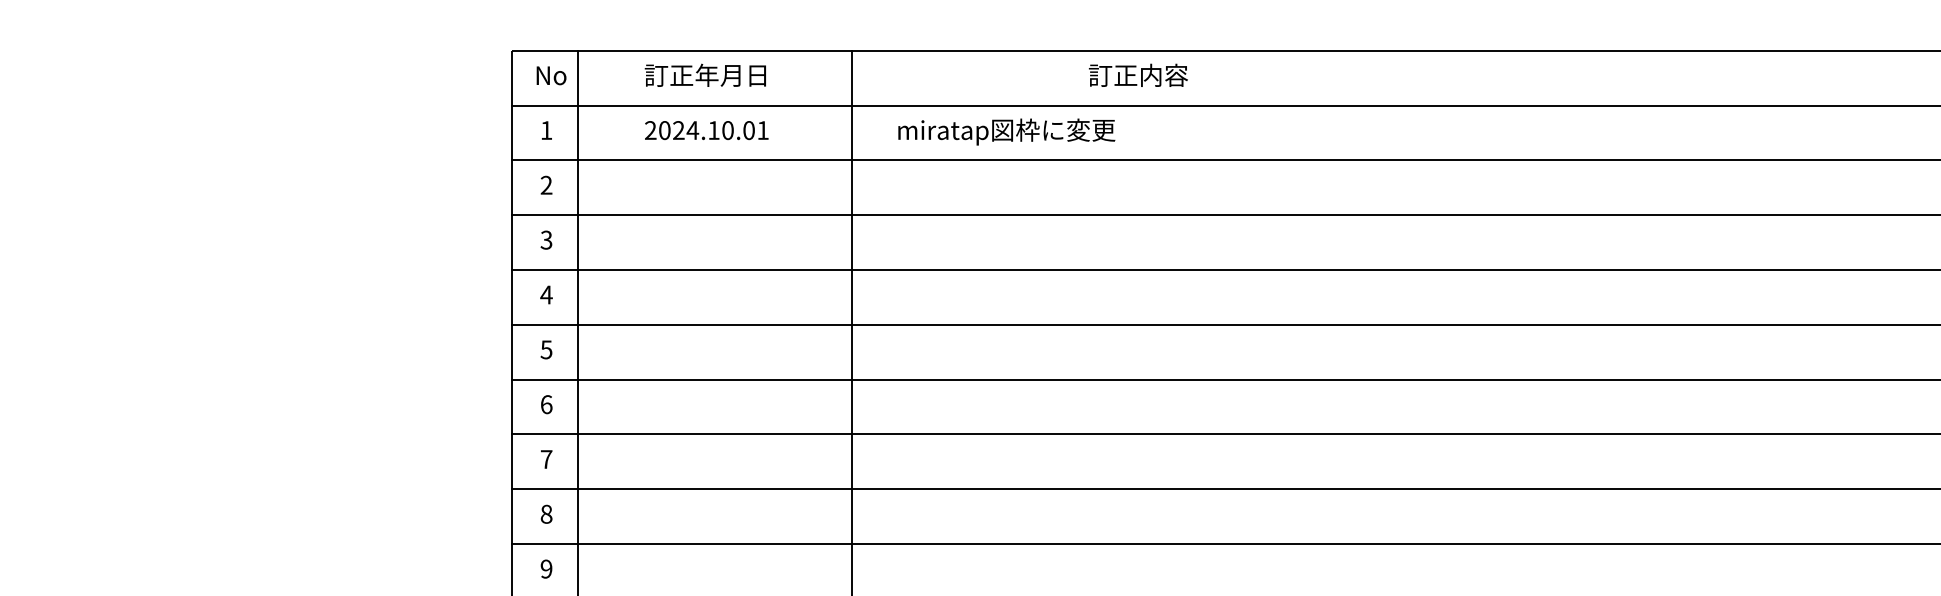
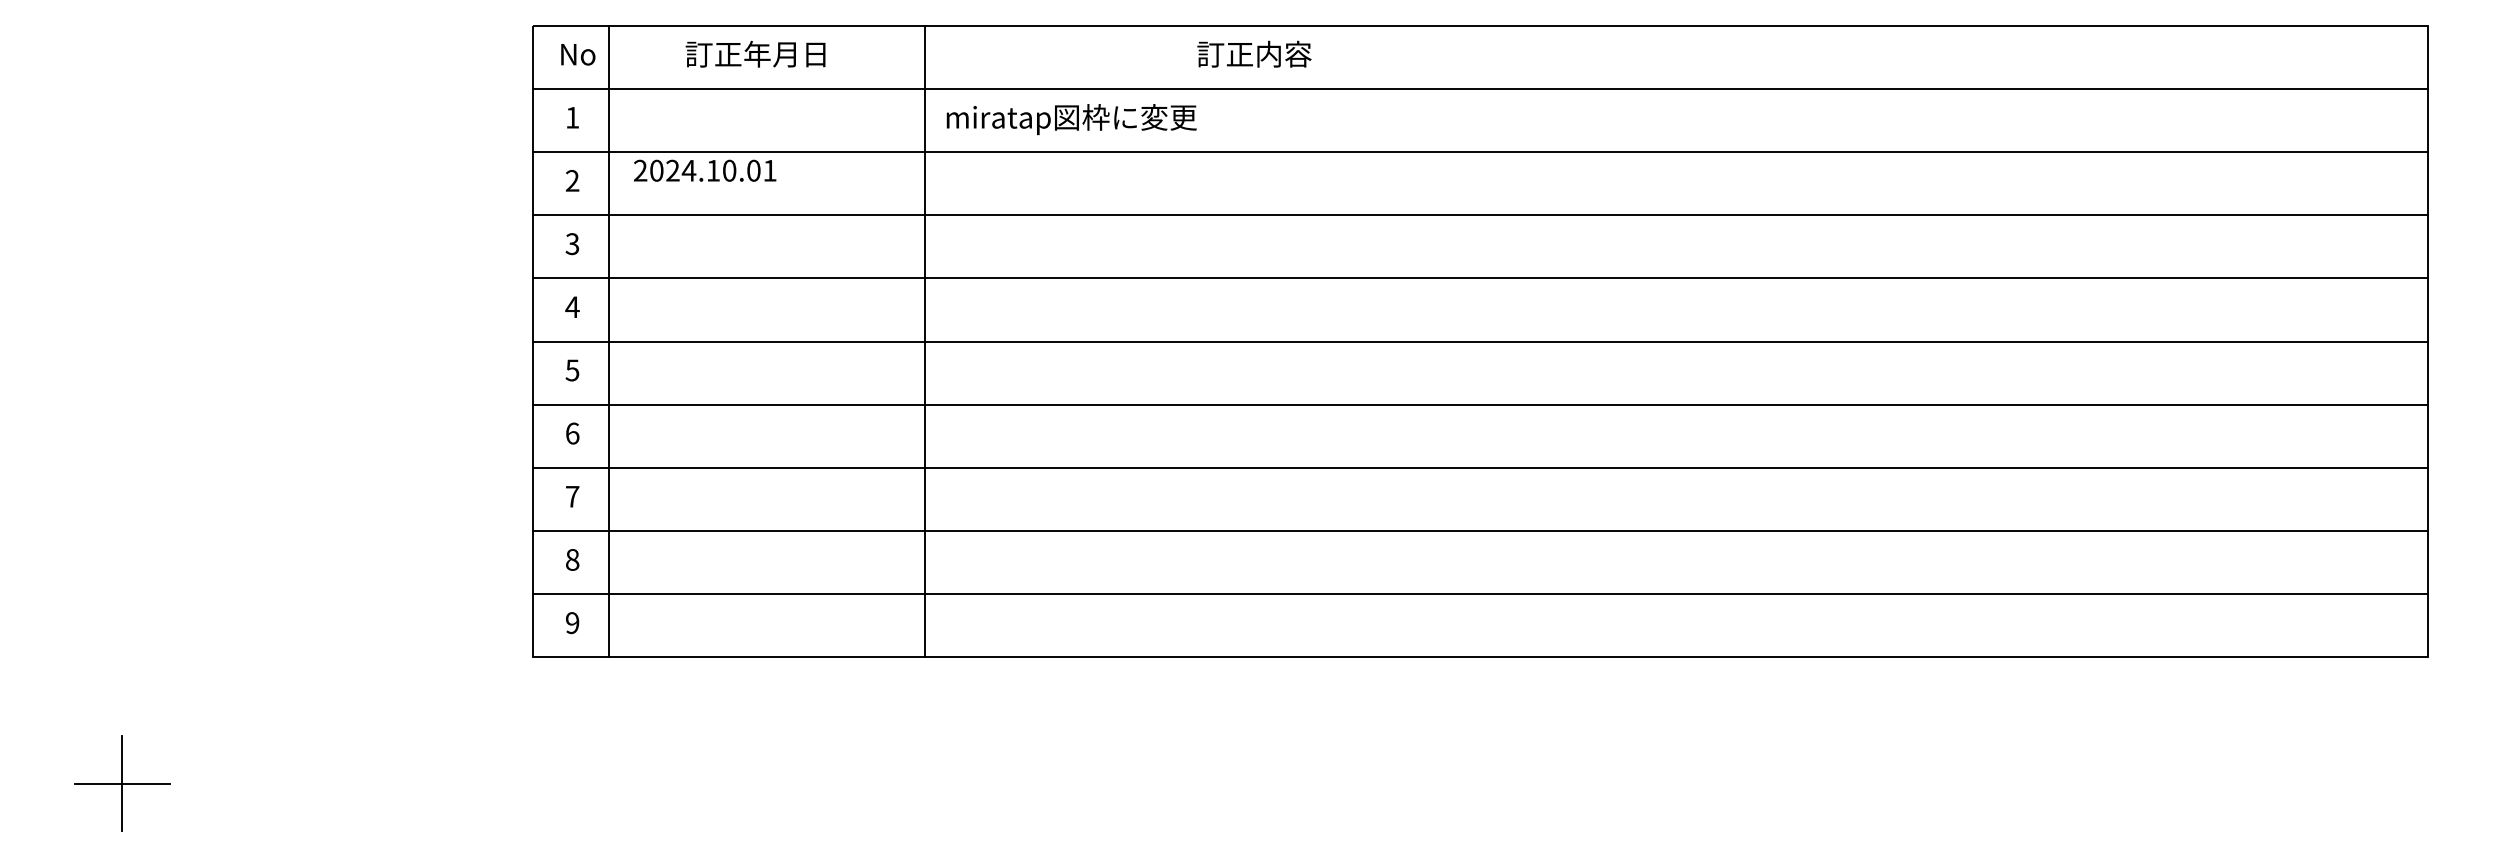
text: (707, 130) -> (705, 170), moved
text: (1006, 132) -> (1071, 119), moved

